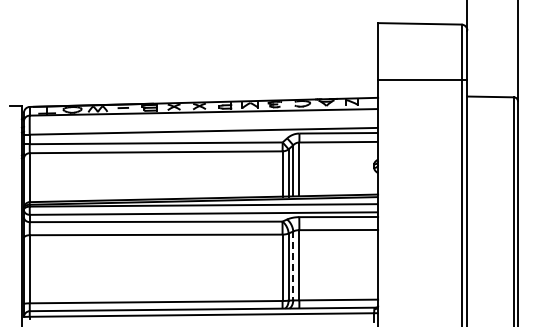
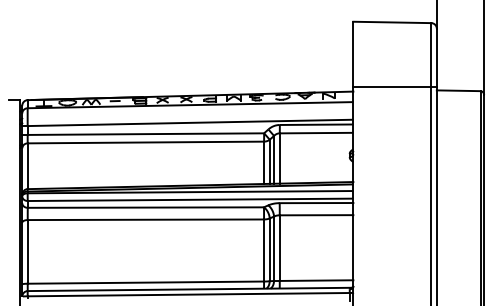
line: (422, 79) -> (394, 86), moved
line: (293, 266) -> (274, 249), dashed -> solid

